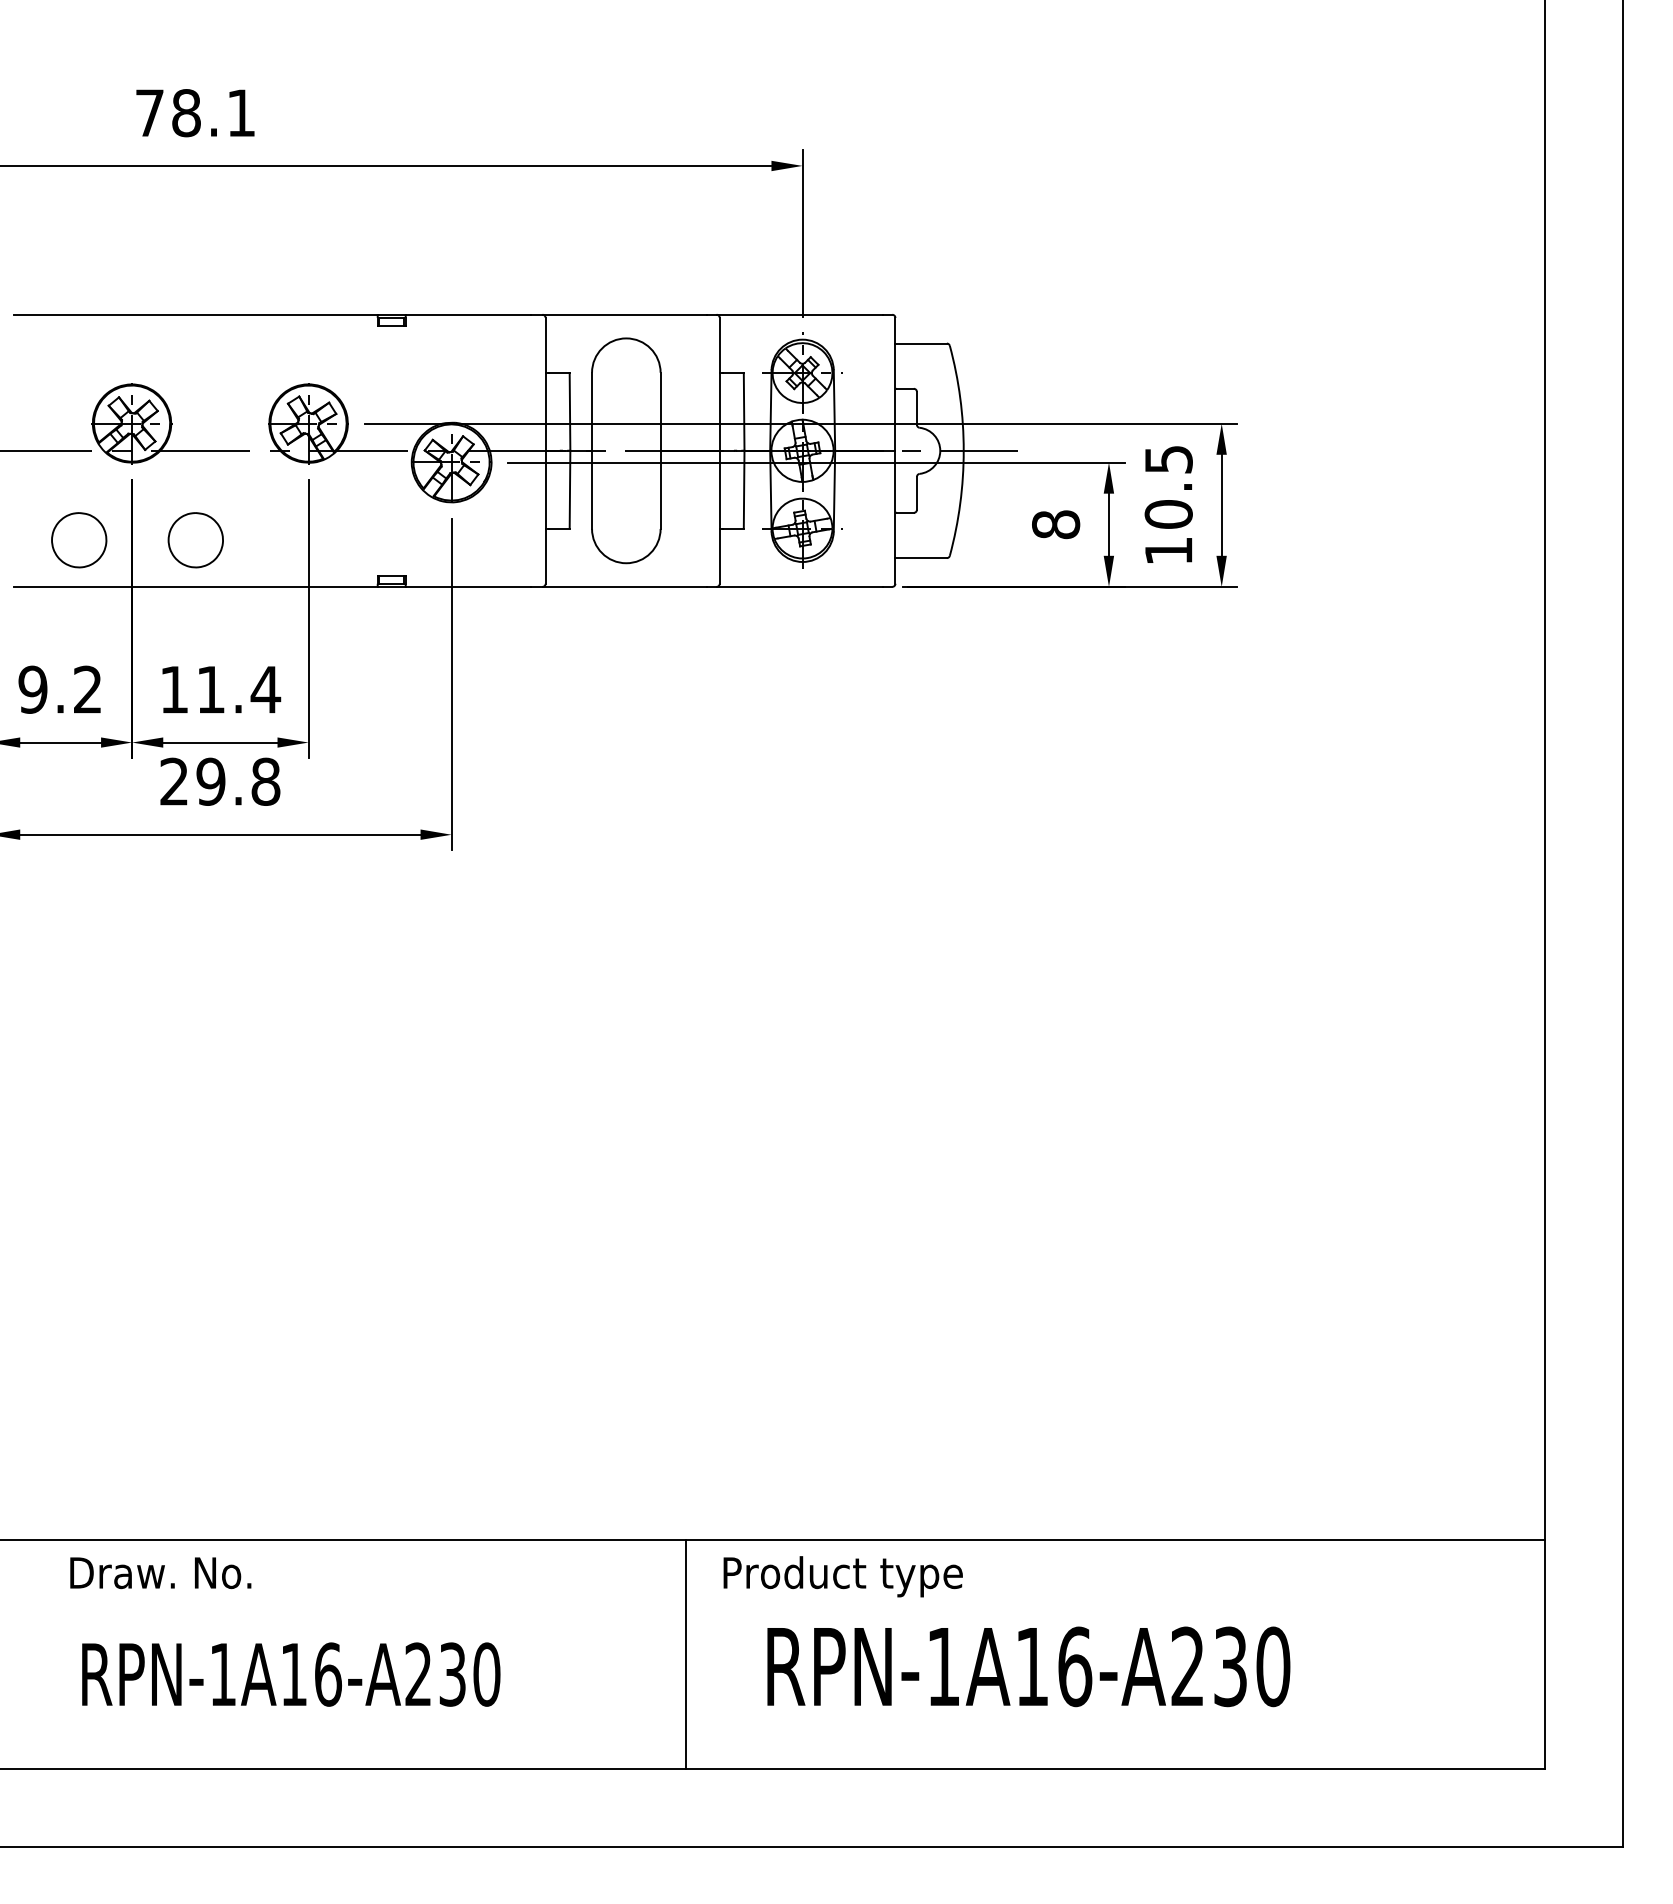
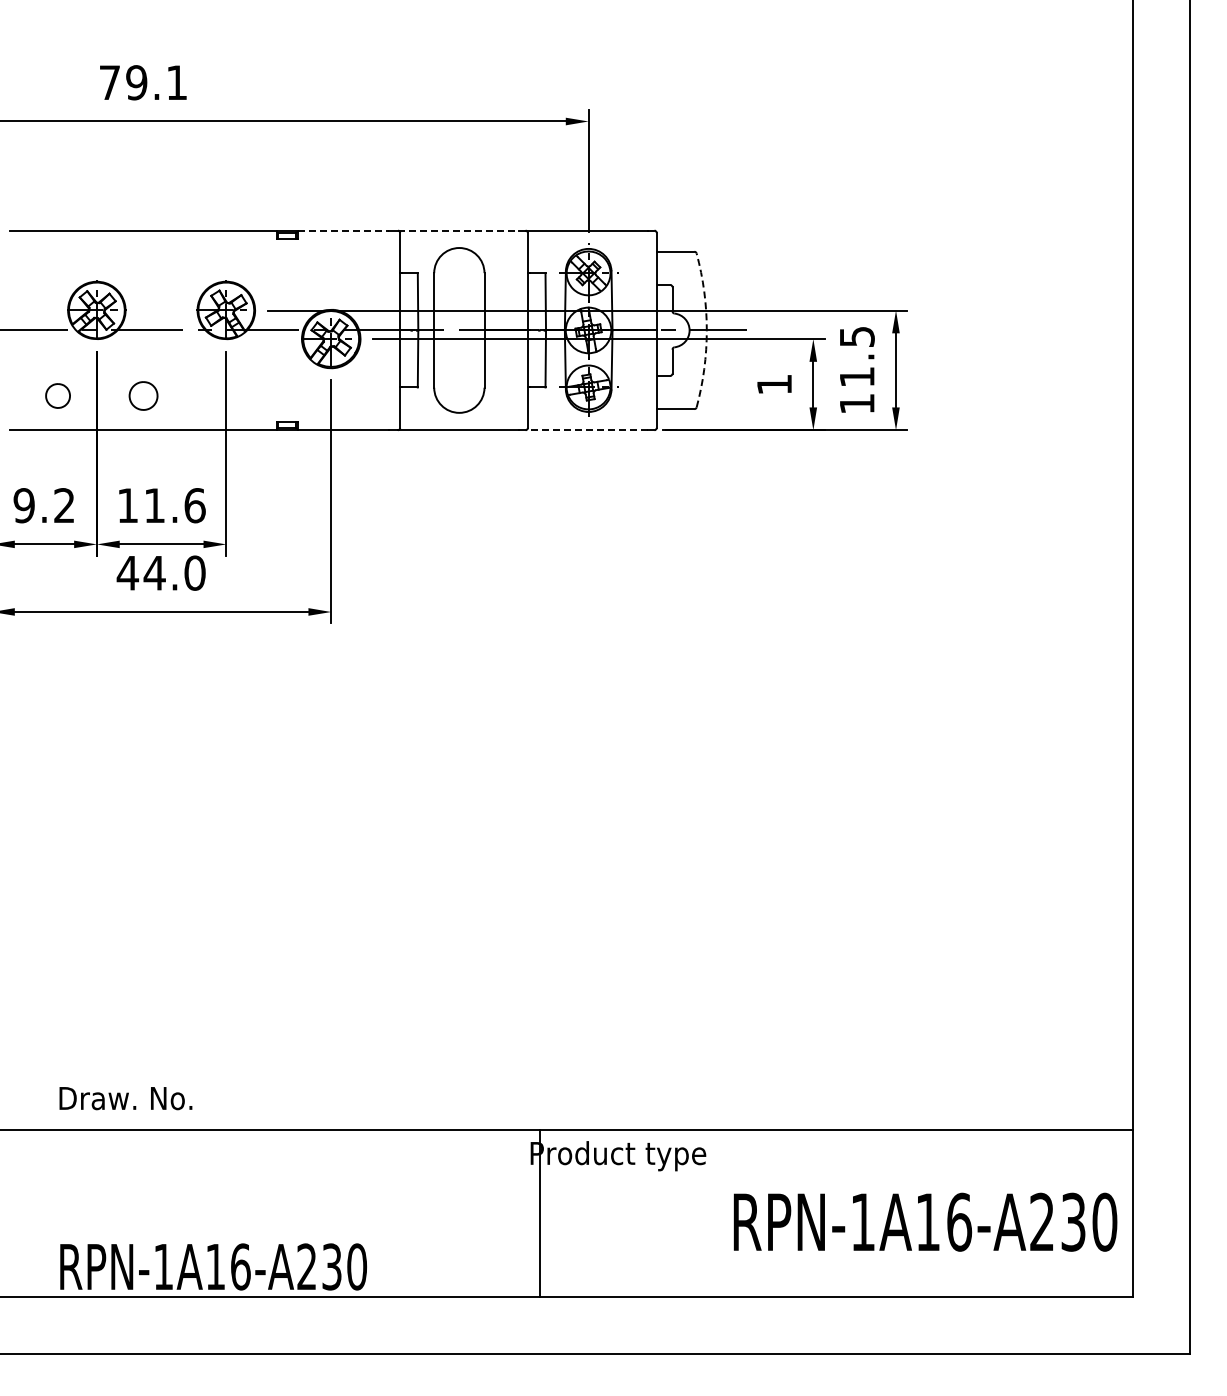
text: (186, 112) -> (136, 82), 78.1 -> 79.1
line: (468, 314) -> (343, 230), solid -> dashed
line: (625, 314) -> (458, 230), solid -> dashed
arc: (963, 450) -> (706, 330), solid -> dashed
text: (1167, 513) -> (856, 376), 10.5 -> 11.5
text: (1056, 524) -> (774, 384), 8 -> 1
part: (78, 539) -> (57, 395), size x0.6
part: (195, 539) -> (143, 395), size x0.7
line: (799, 587) -> (586, 430), solid -> dashed
text: (265, 689) -> (194, 505), 11.4 -> 11.6
text: (218, 780) -> (160, 572), 29.8 -> 44.0
text: (160, 1573) -> (125, 1098), moved
line: (685, 1654) -> (539, 1213), moved
text: (1028, 1665) -> (925, 1221), moved
text: (291, 1673) -> (213, 1266), moved

